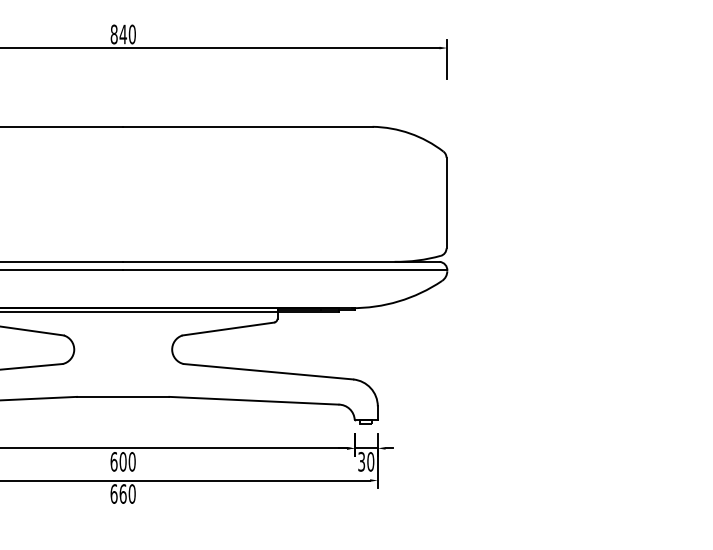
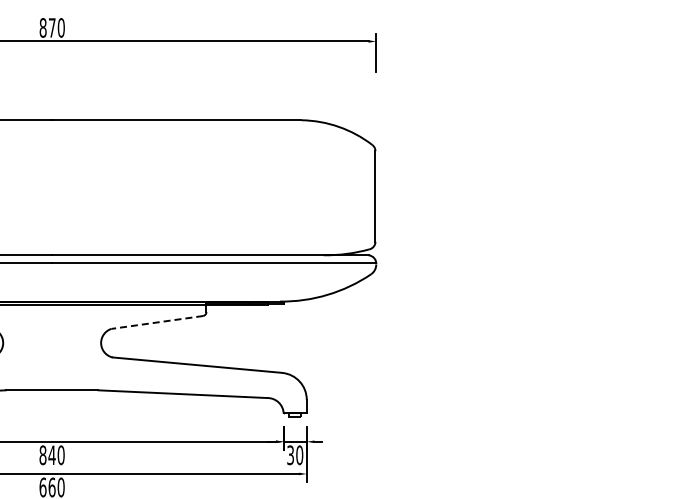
text: (122, 34) -> (51, 27), 840 -> 870
line: (227, 329) -> (156, 322), solid -> dashed
text: (118, 461) -> (47, 454), 600 -> 840

